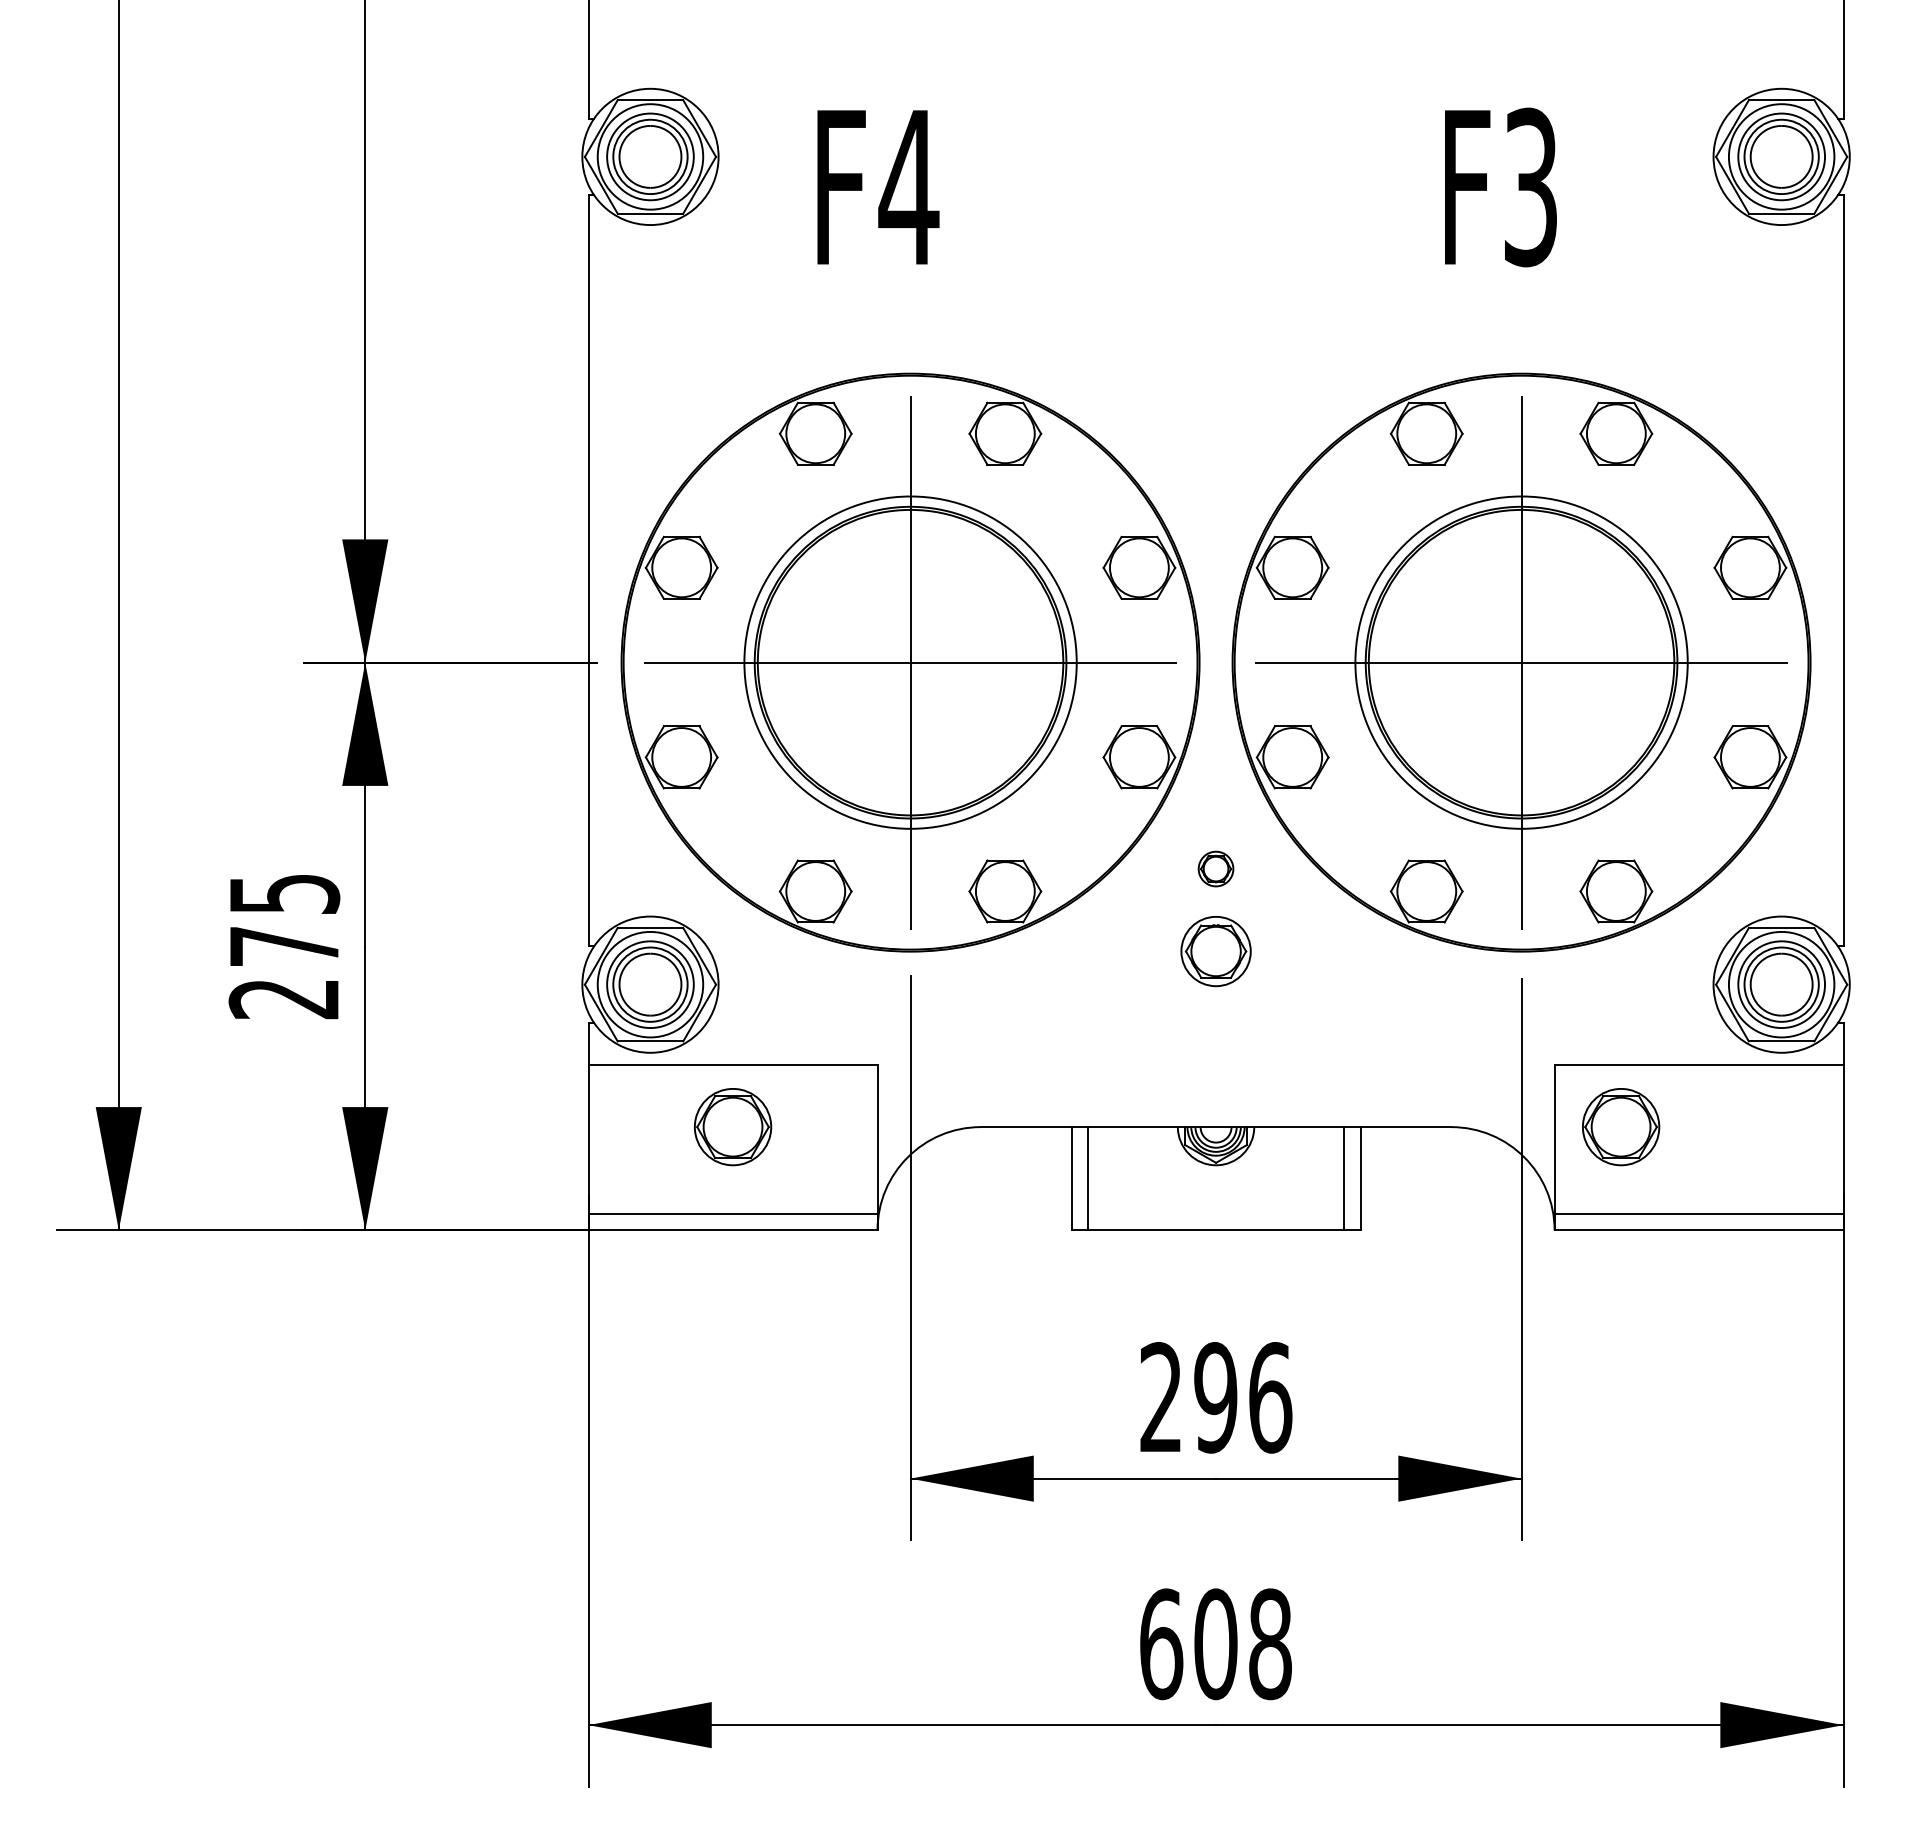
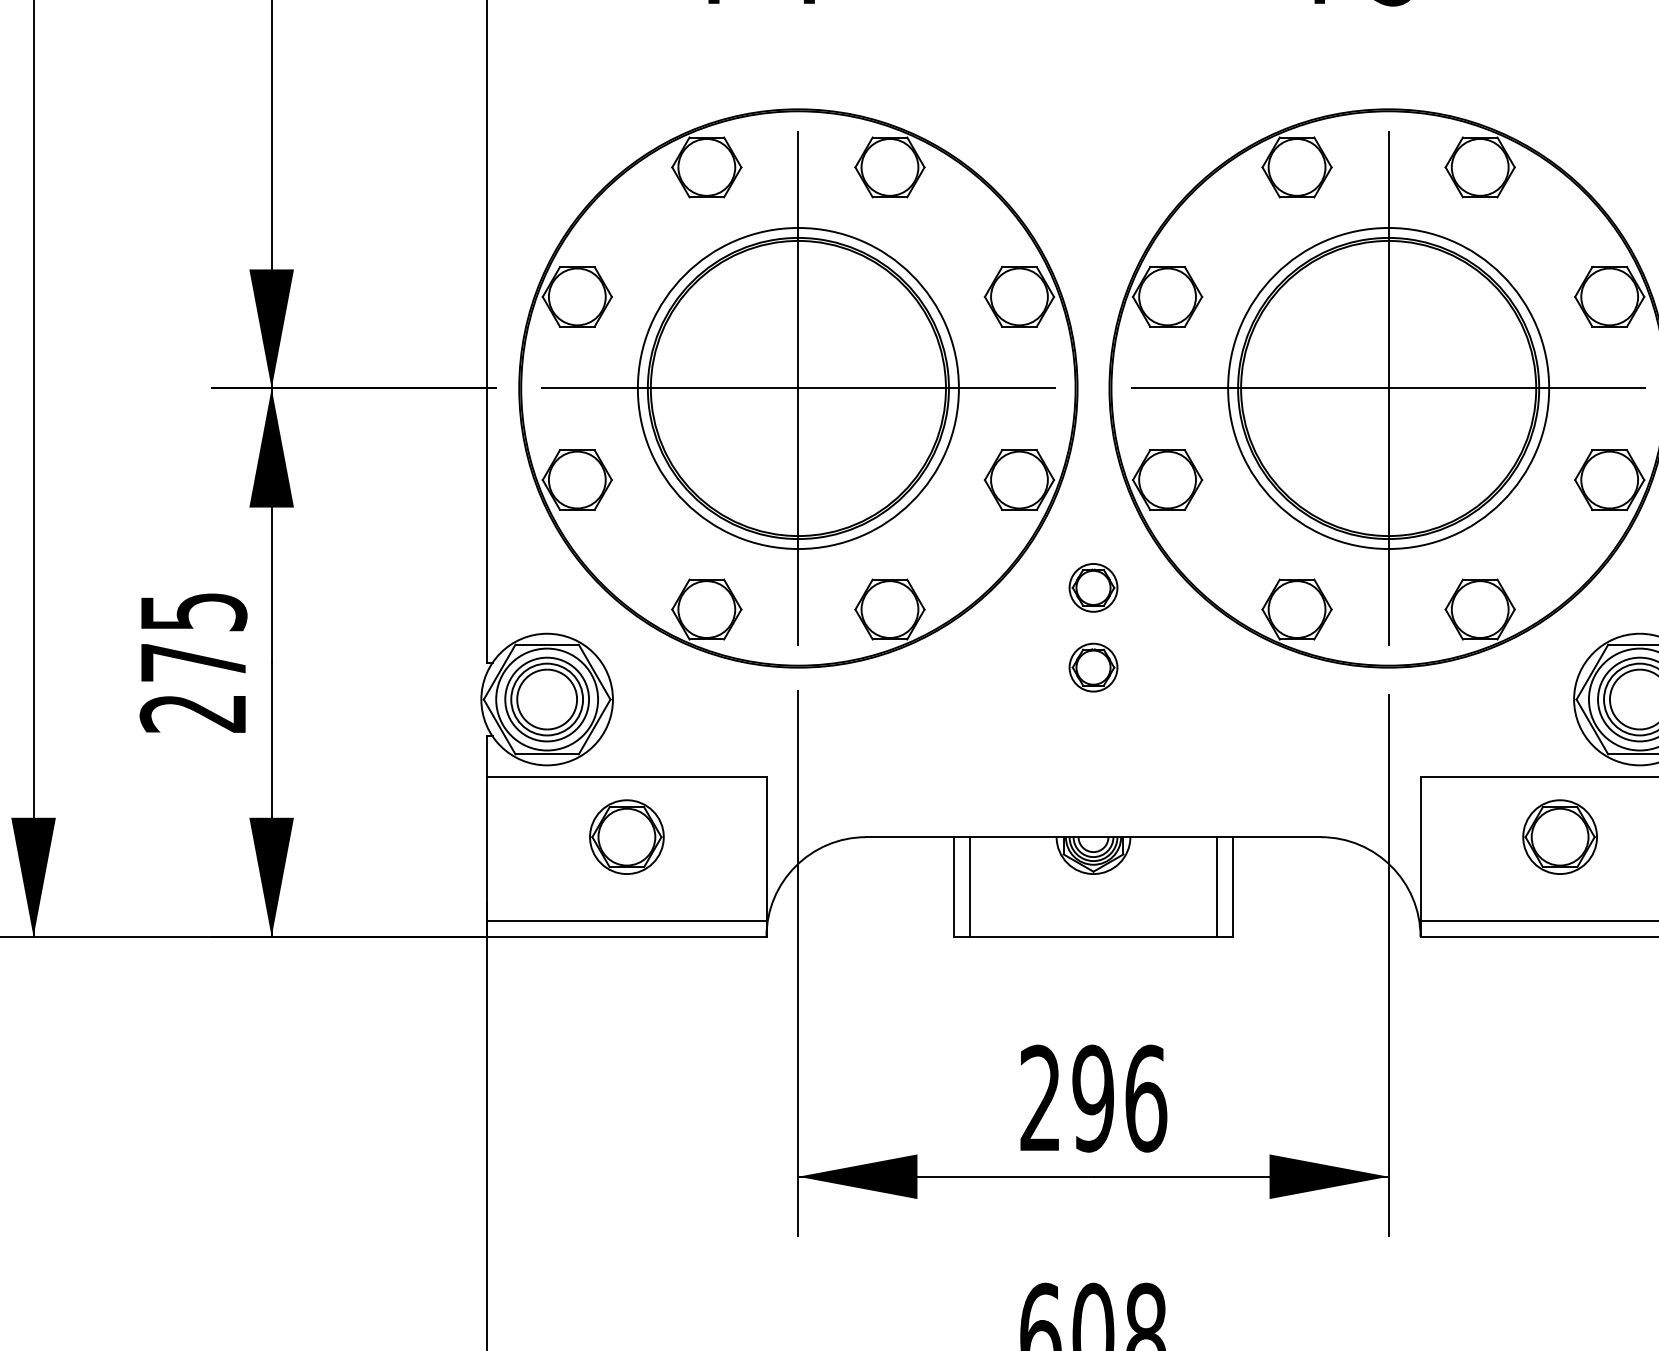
part: (1215, 868) -> (1092, 587), size x1.43
part: (1215, 951) -> (1092, 667), size x0.71
part: (1621, 1127) -> (1560, 837), moved

